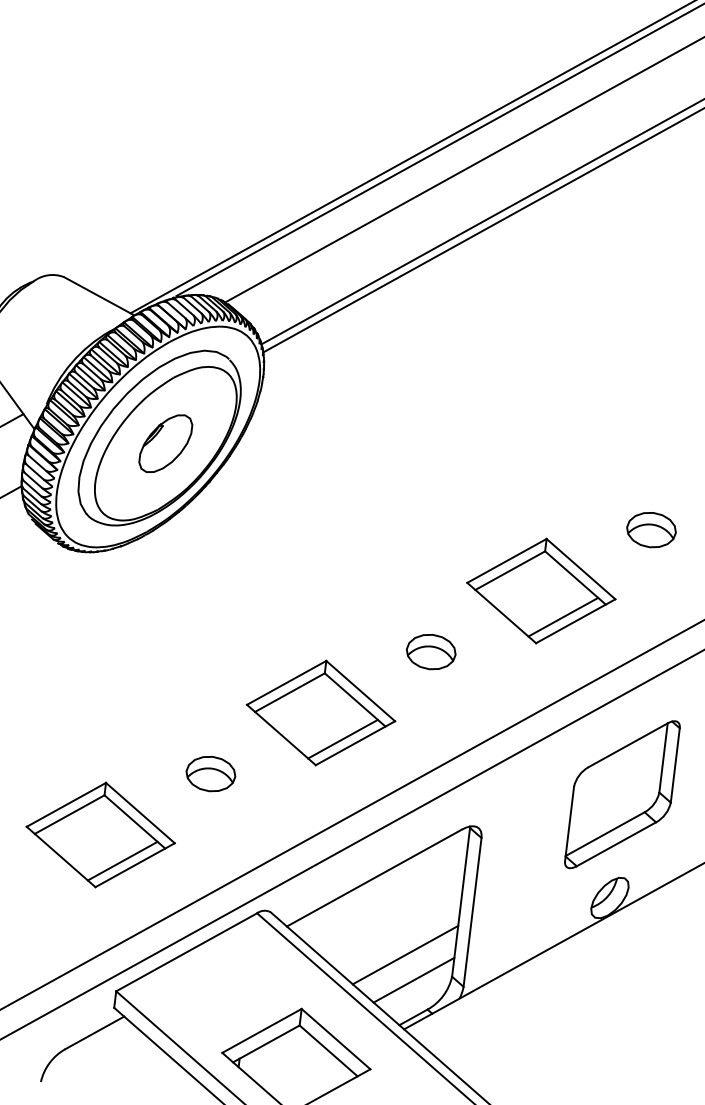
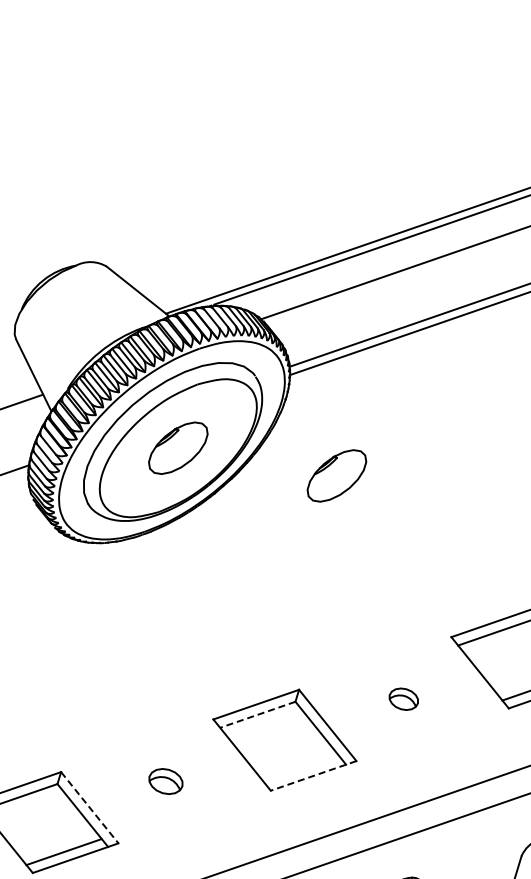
part: (326, 443) -> (336, 475), added
part: (430, 652) -> (403, 699), size x0.6
line: (289, 692) -> (257, 714), solid -> dashed
line: (342, 738) -> (301, 769), removed
line: (355, 743) -> (313, 776), solid -> dashed
part: (210, 774) -> (165, 781), size x0.7
line: (140, 813) -> (89, 808), solid -> dashed

